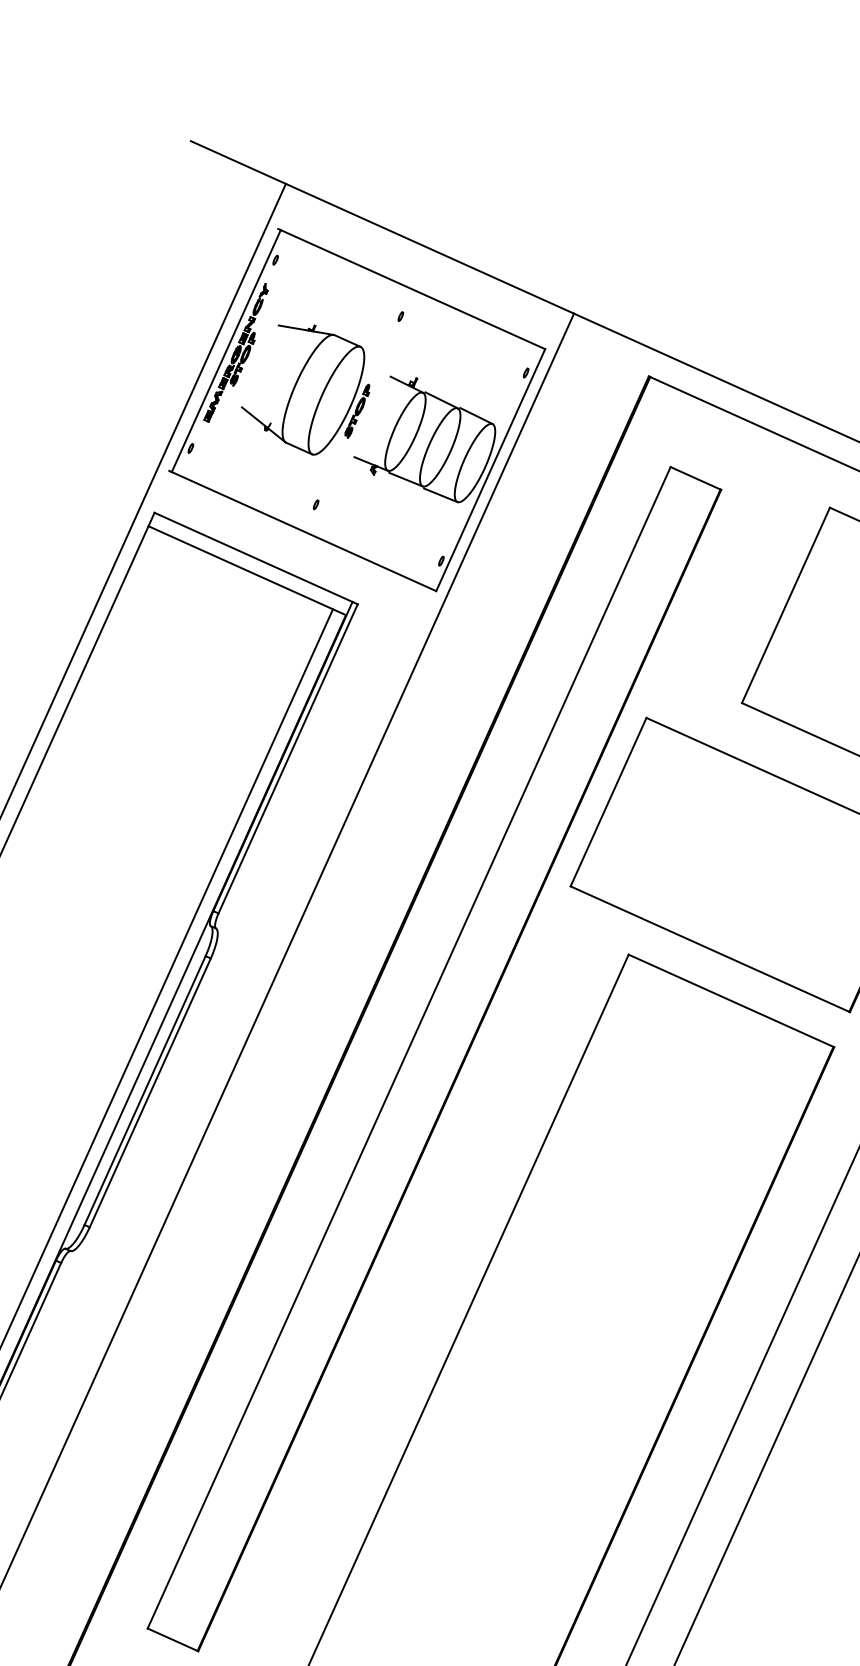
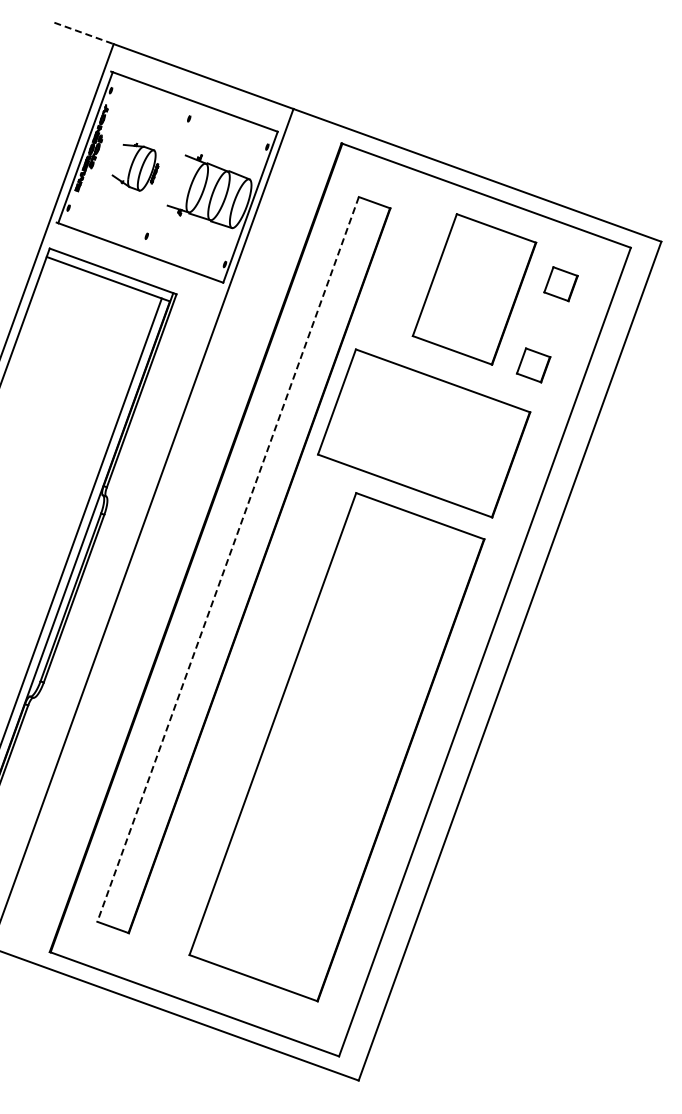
line: (239, 162) -> (84, 33), solid -> dashed
part: (306, 390) -> (135, 167), size x0.6
line: (408, 1047) -> (227, 559), solid -> dashed

